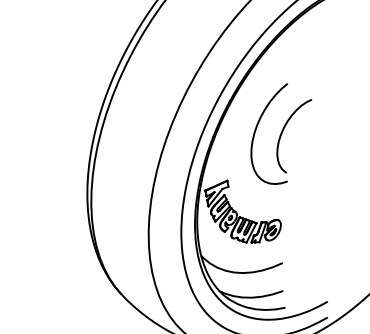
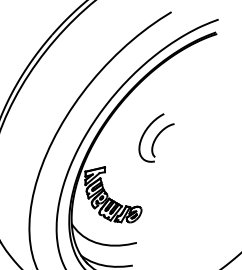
part: (281, 133) -> (156, 137), size x0.6

